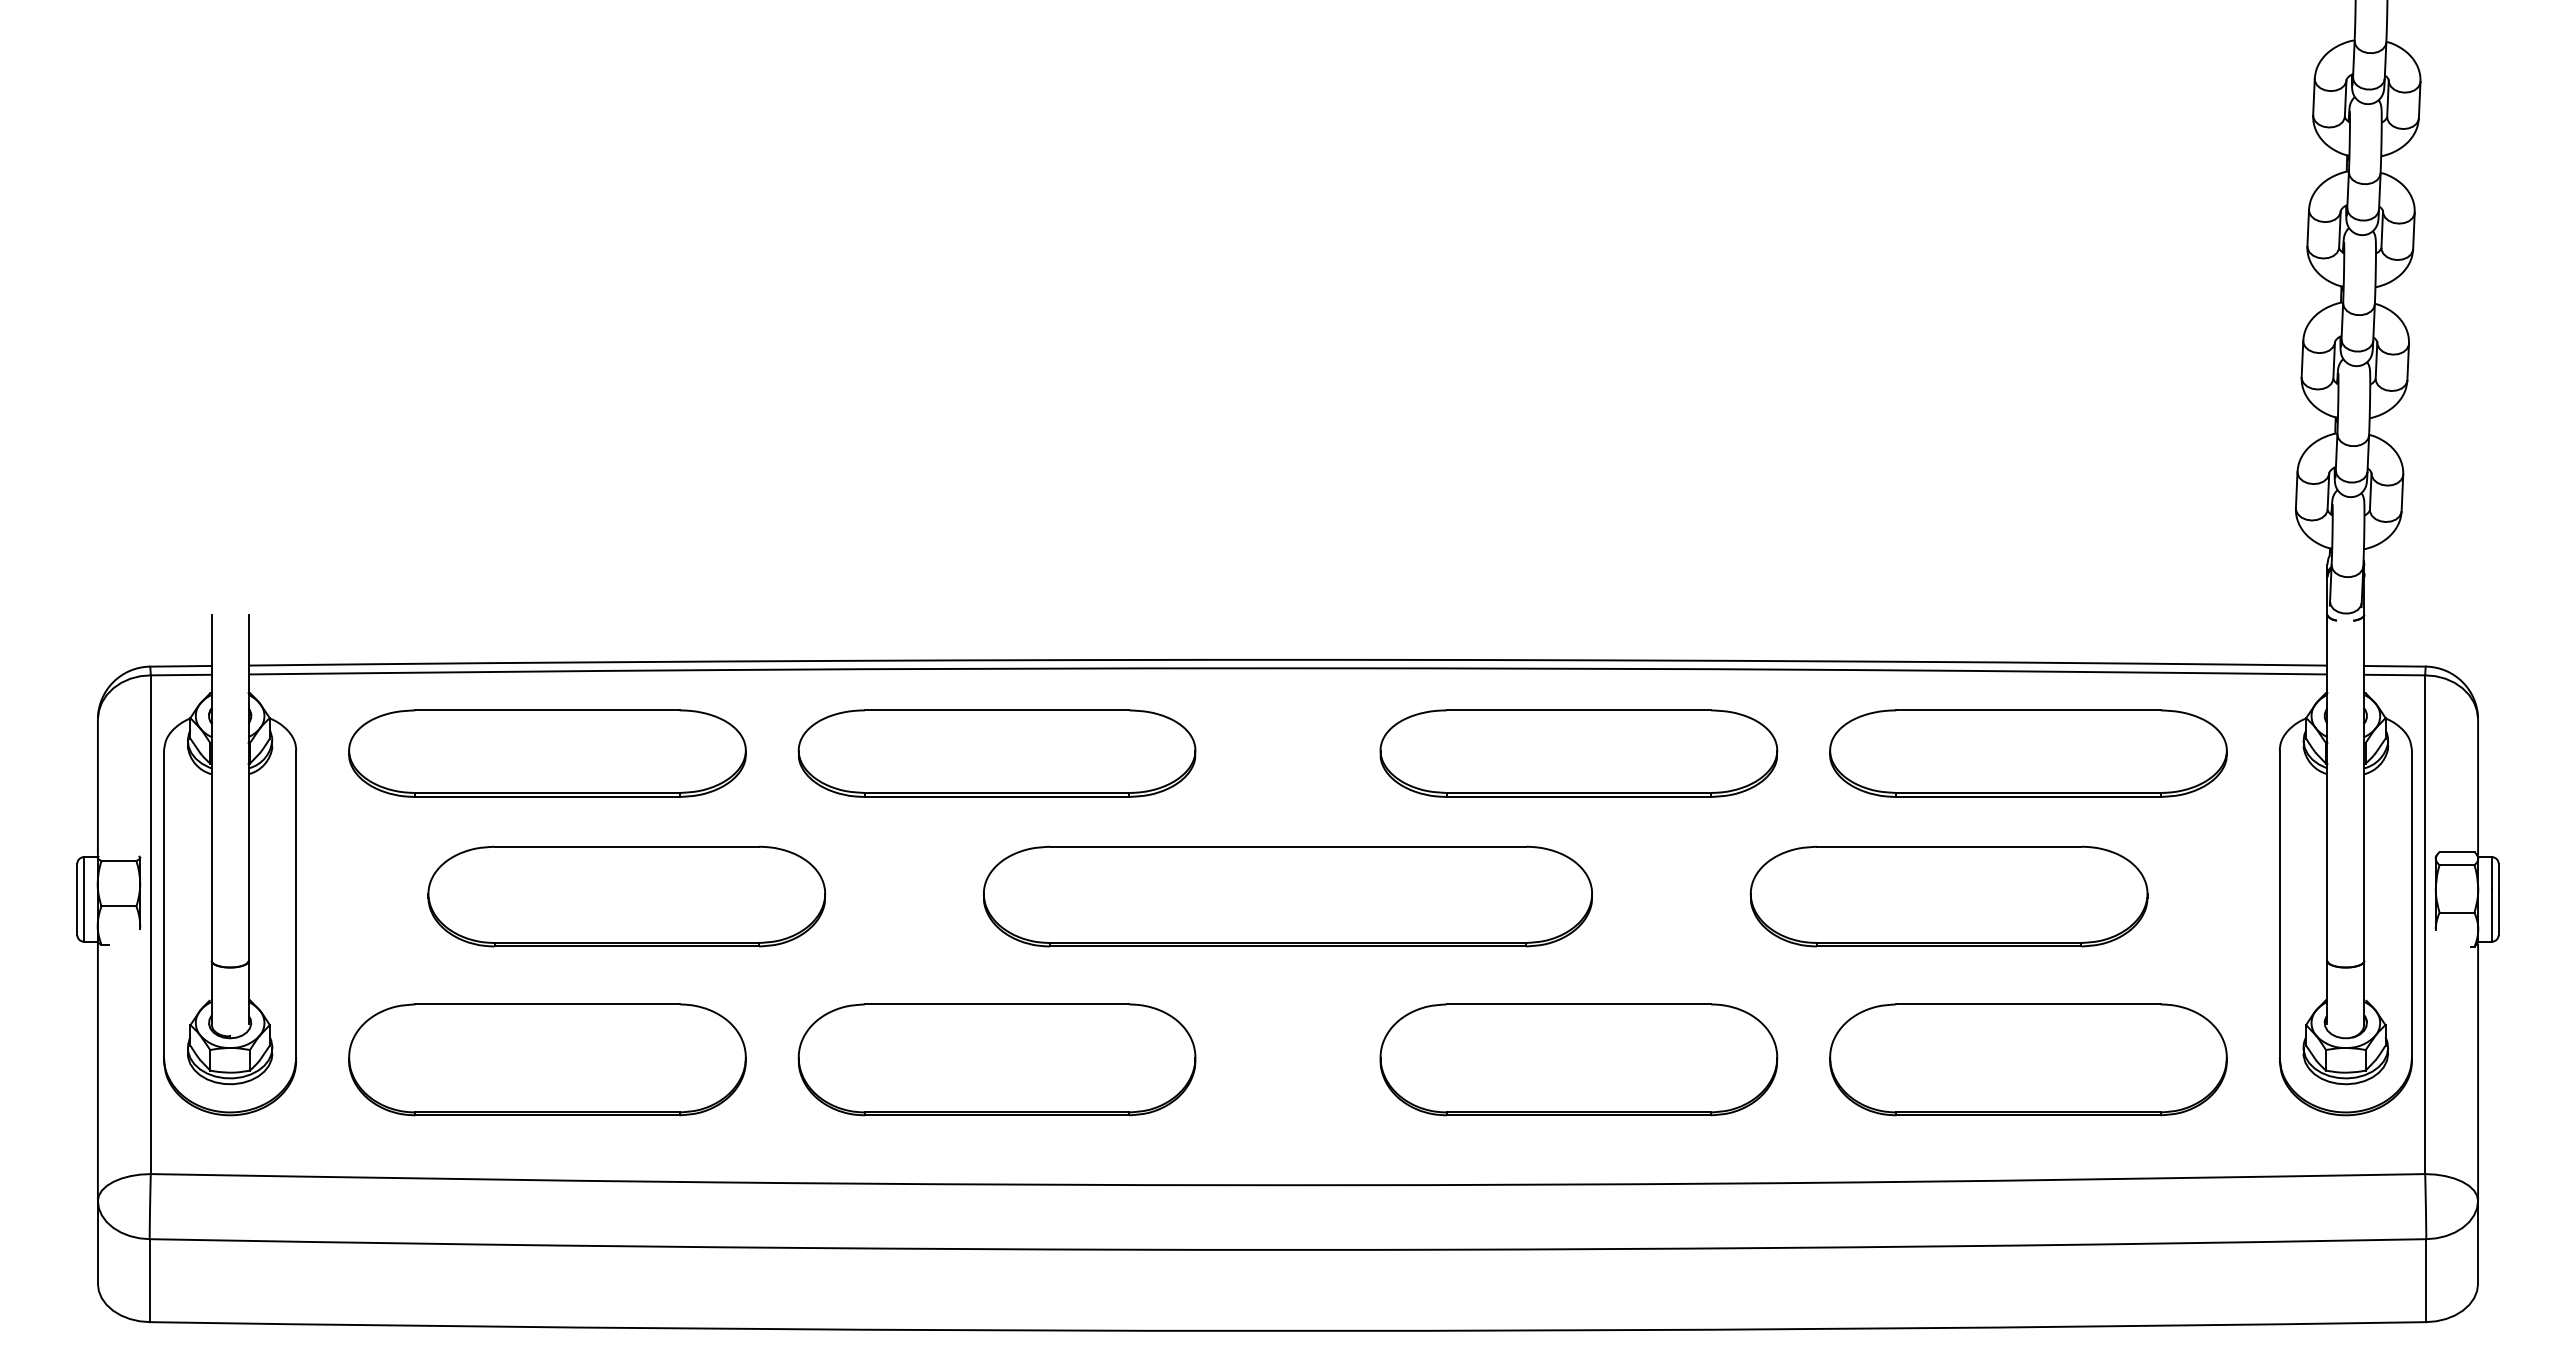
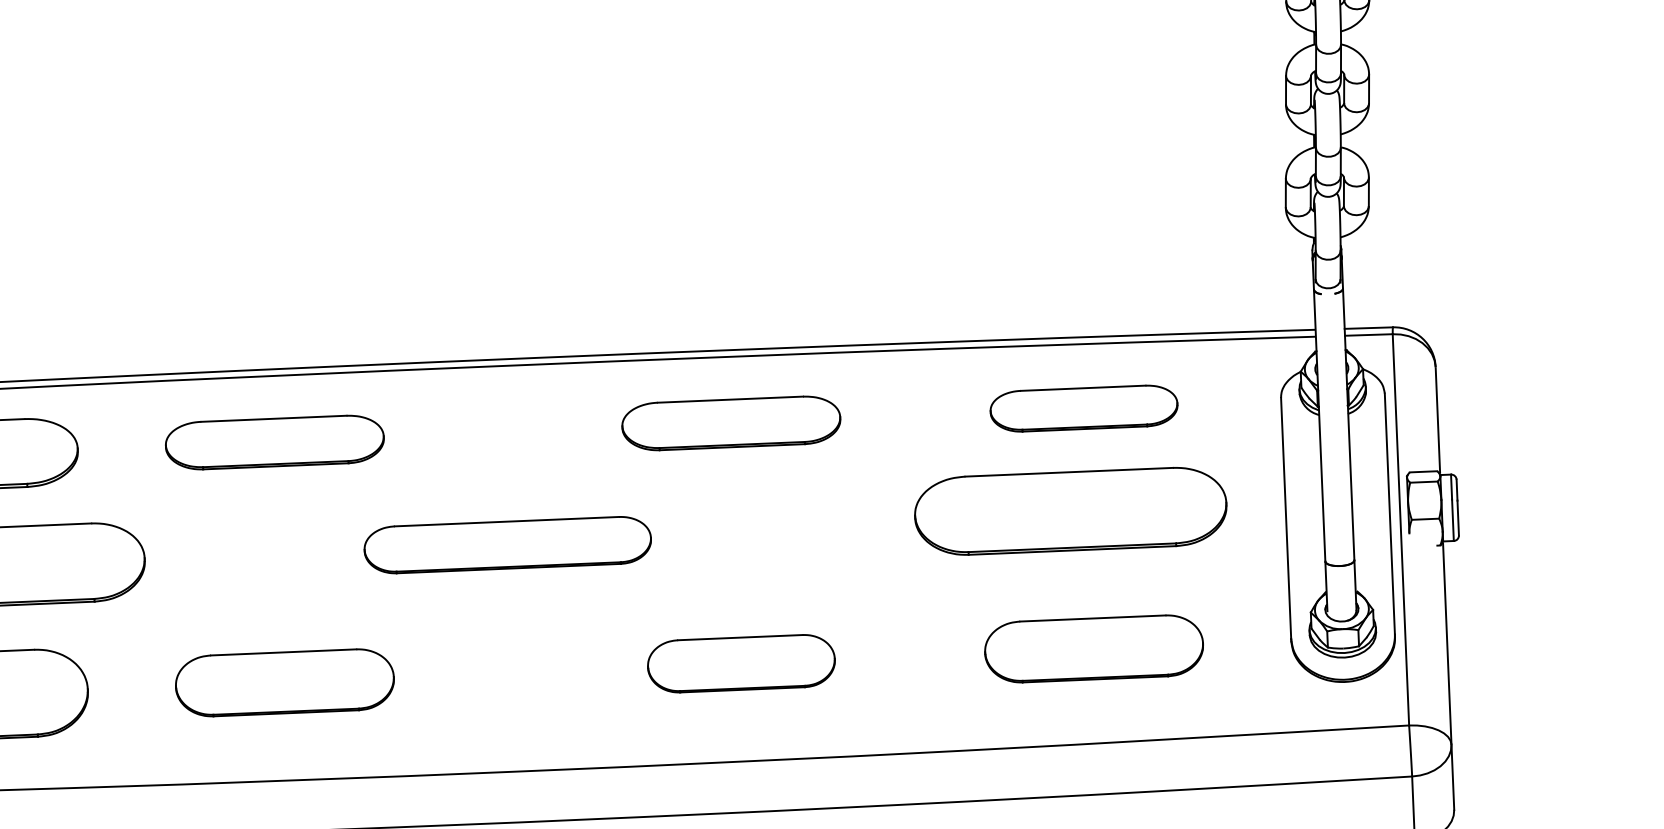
part: (996, 753) -> (274, 442), size x0.7
part: (1578, 753) -> (731, 423), size x0.7
part: (2028, 753) -> (1084, 408), size x0.6
part: (1287, 896) -> (507, 545), size x0.6
part: (1948, 896) -> (1070, 511), moved
part: (996, 1059) -> (284, 682), size x0.7
part: (1578, 1059) -> (741, 663), size x0.6
part: (2028, 1059) -> (1094, 648), size x0.7

